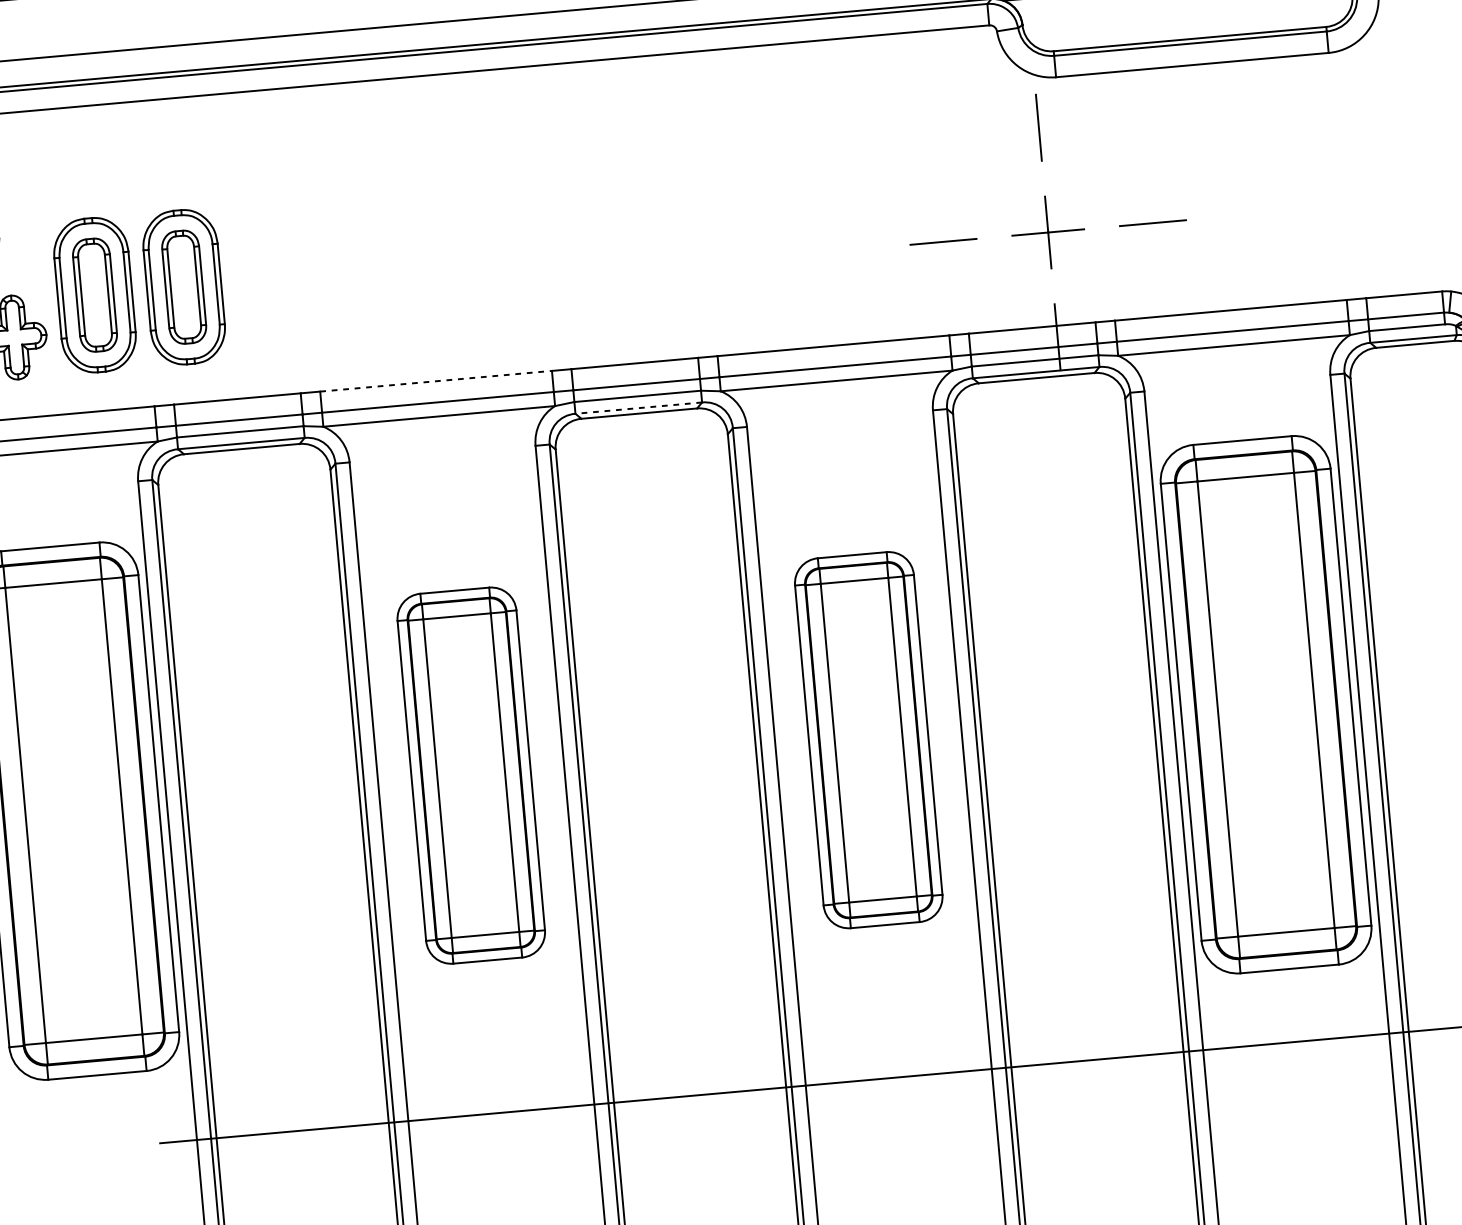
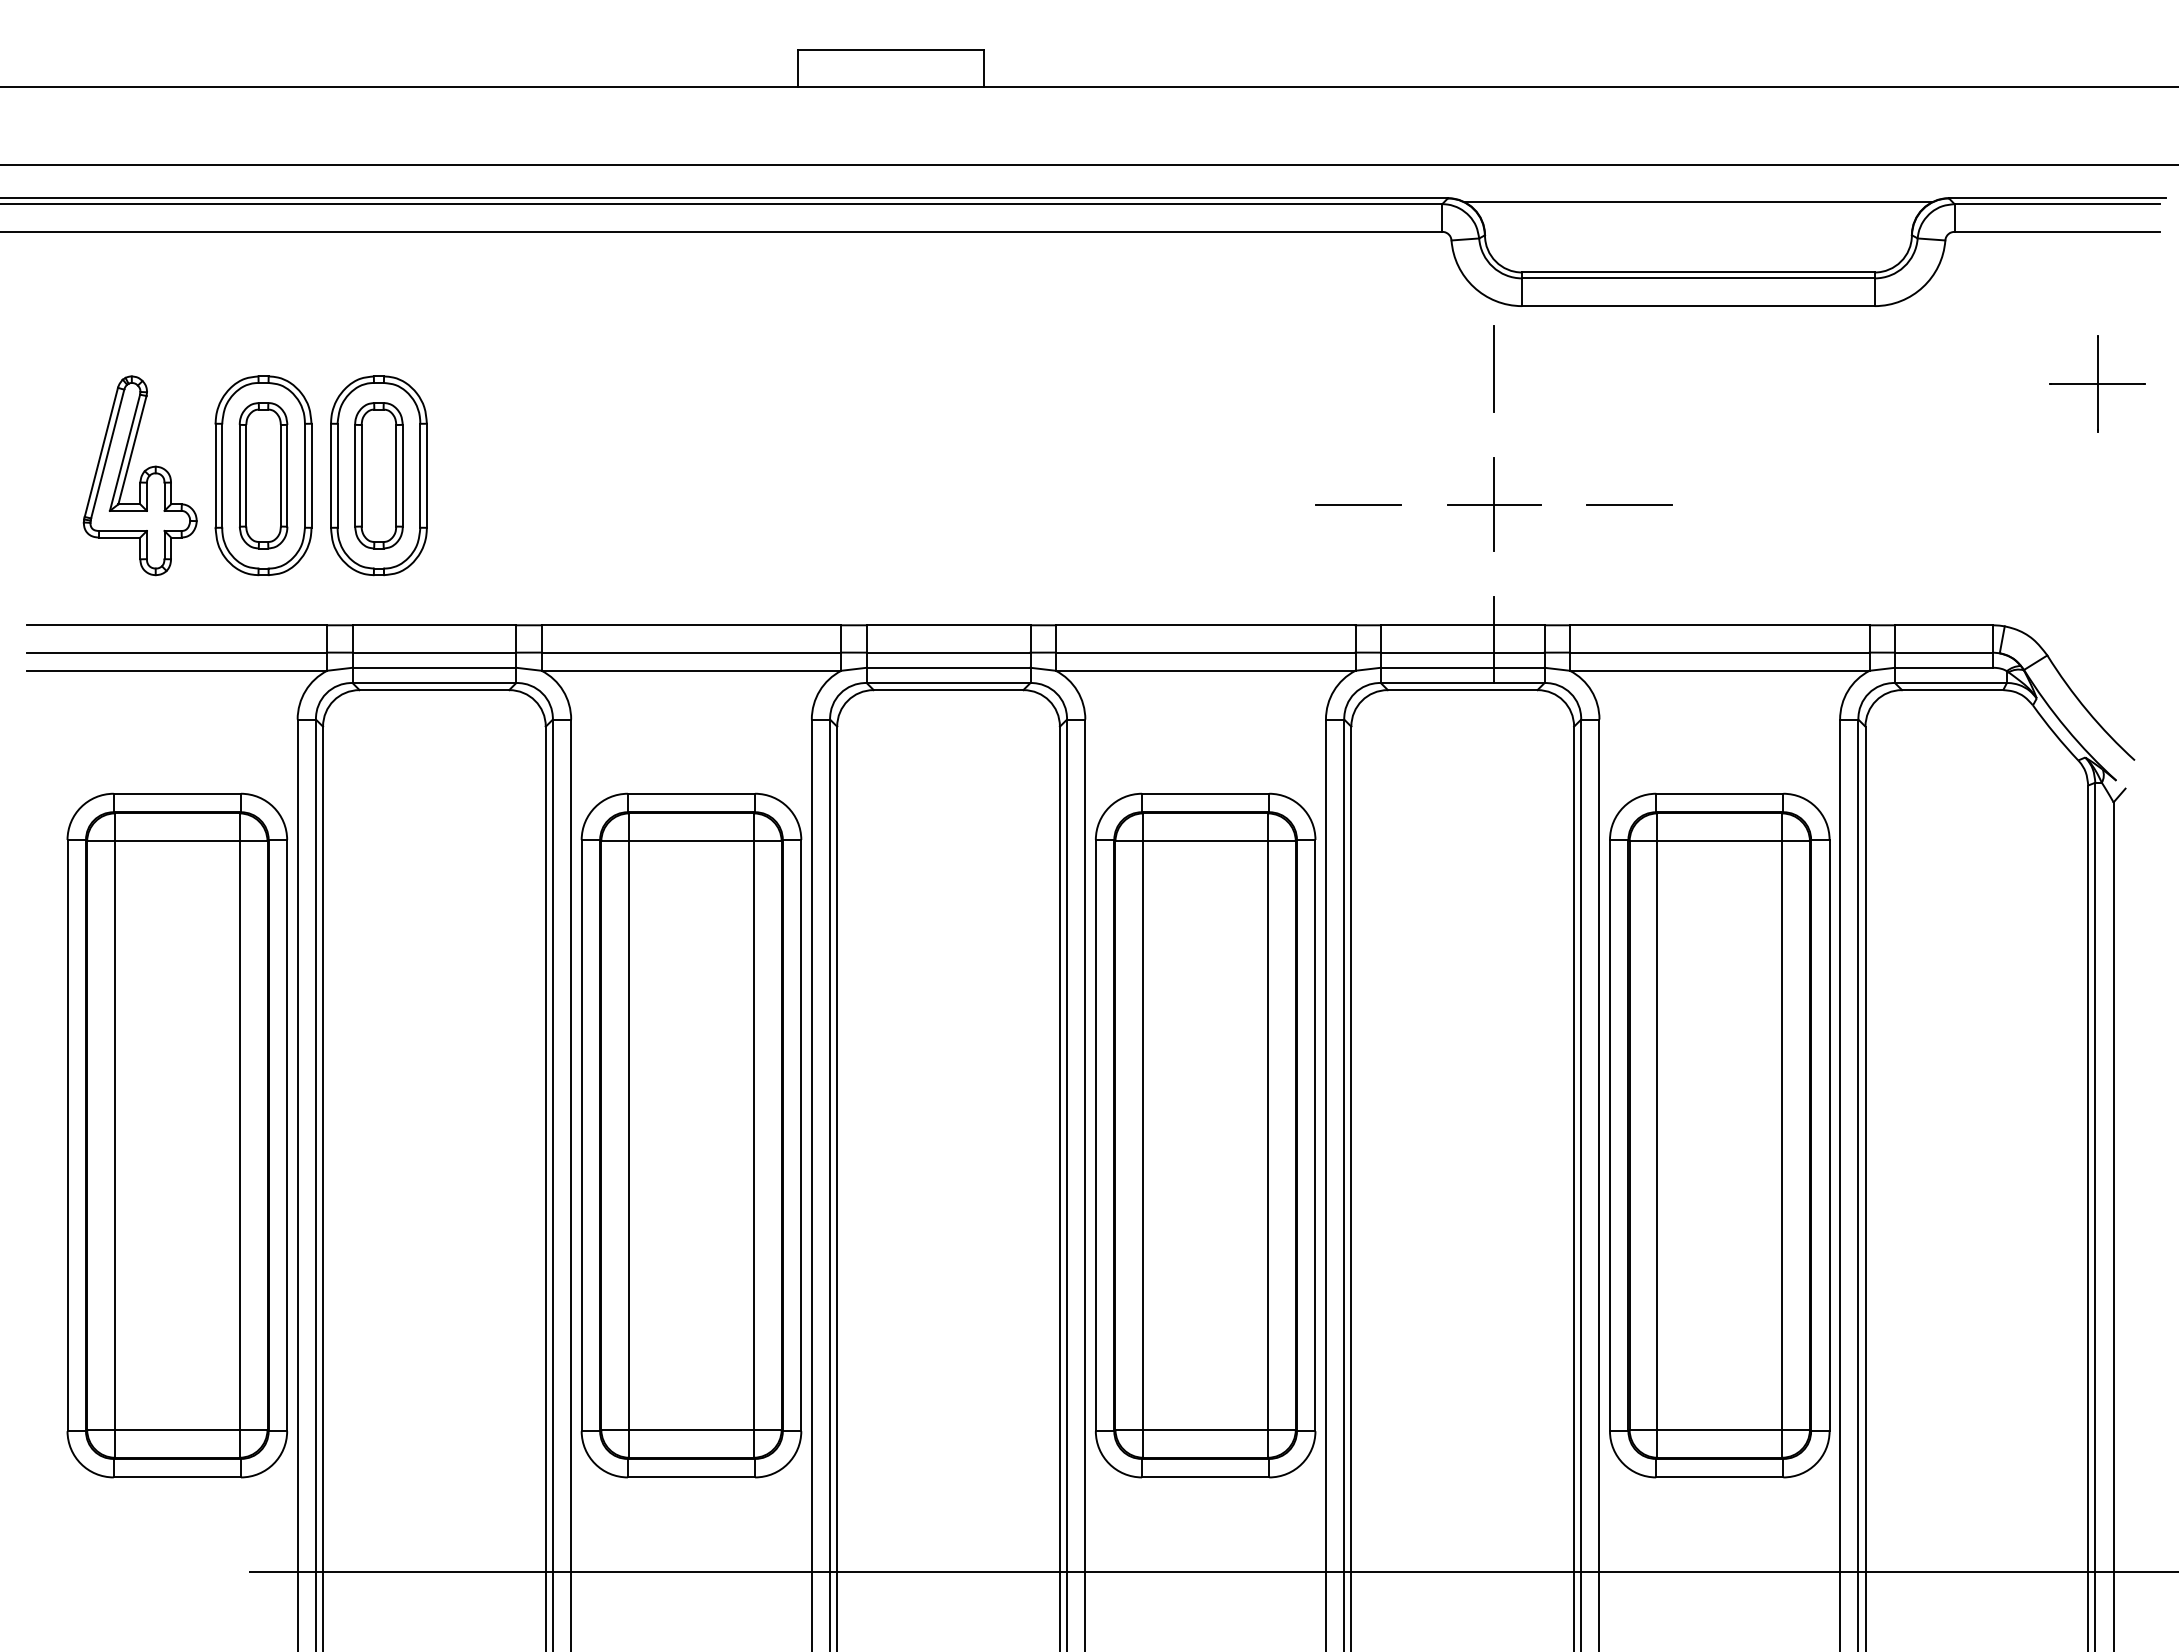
line: (436, 381) -> (691, 625), dashed -> solid
line: (638, 408) -> (948, 683), dashed -> solid
part: (868, 740) -> (1205, 1135), size x1.43
part: (471, 775) -> (691, 1135), size x1.43

